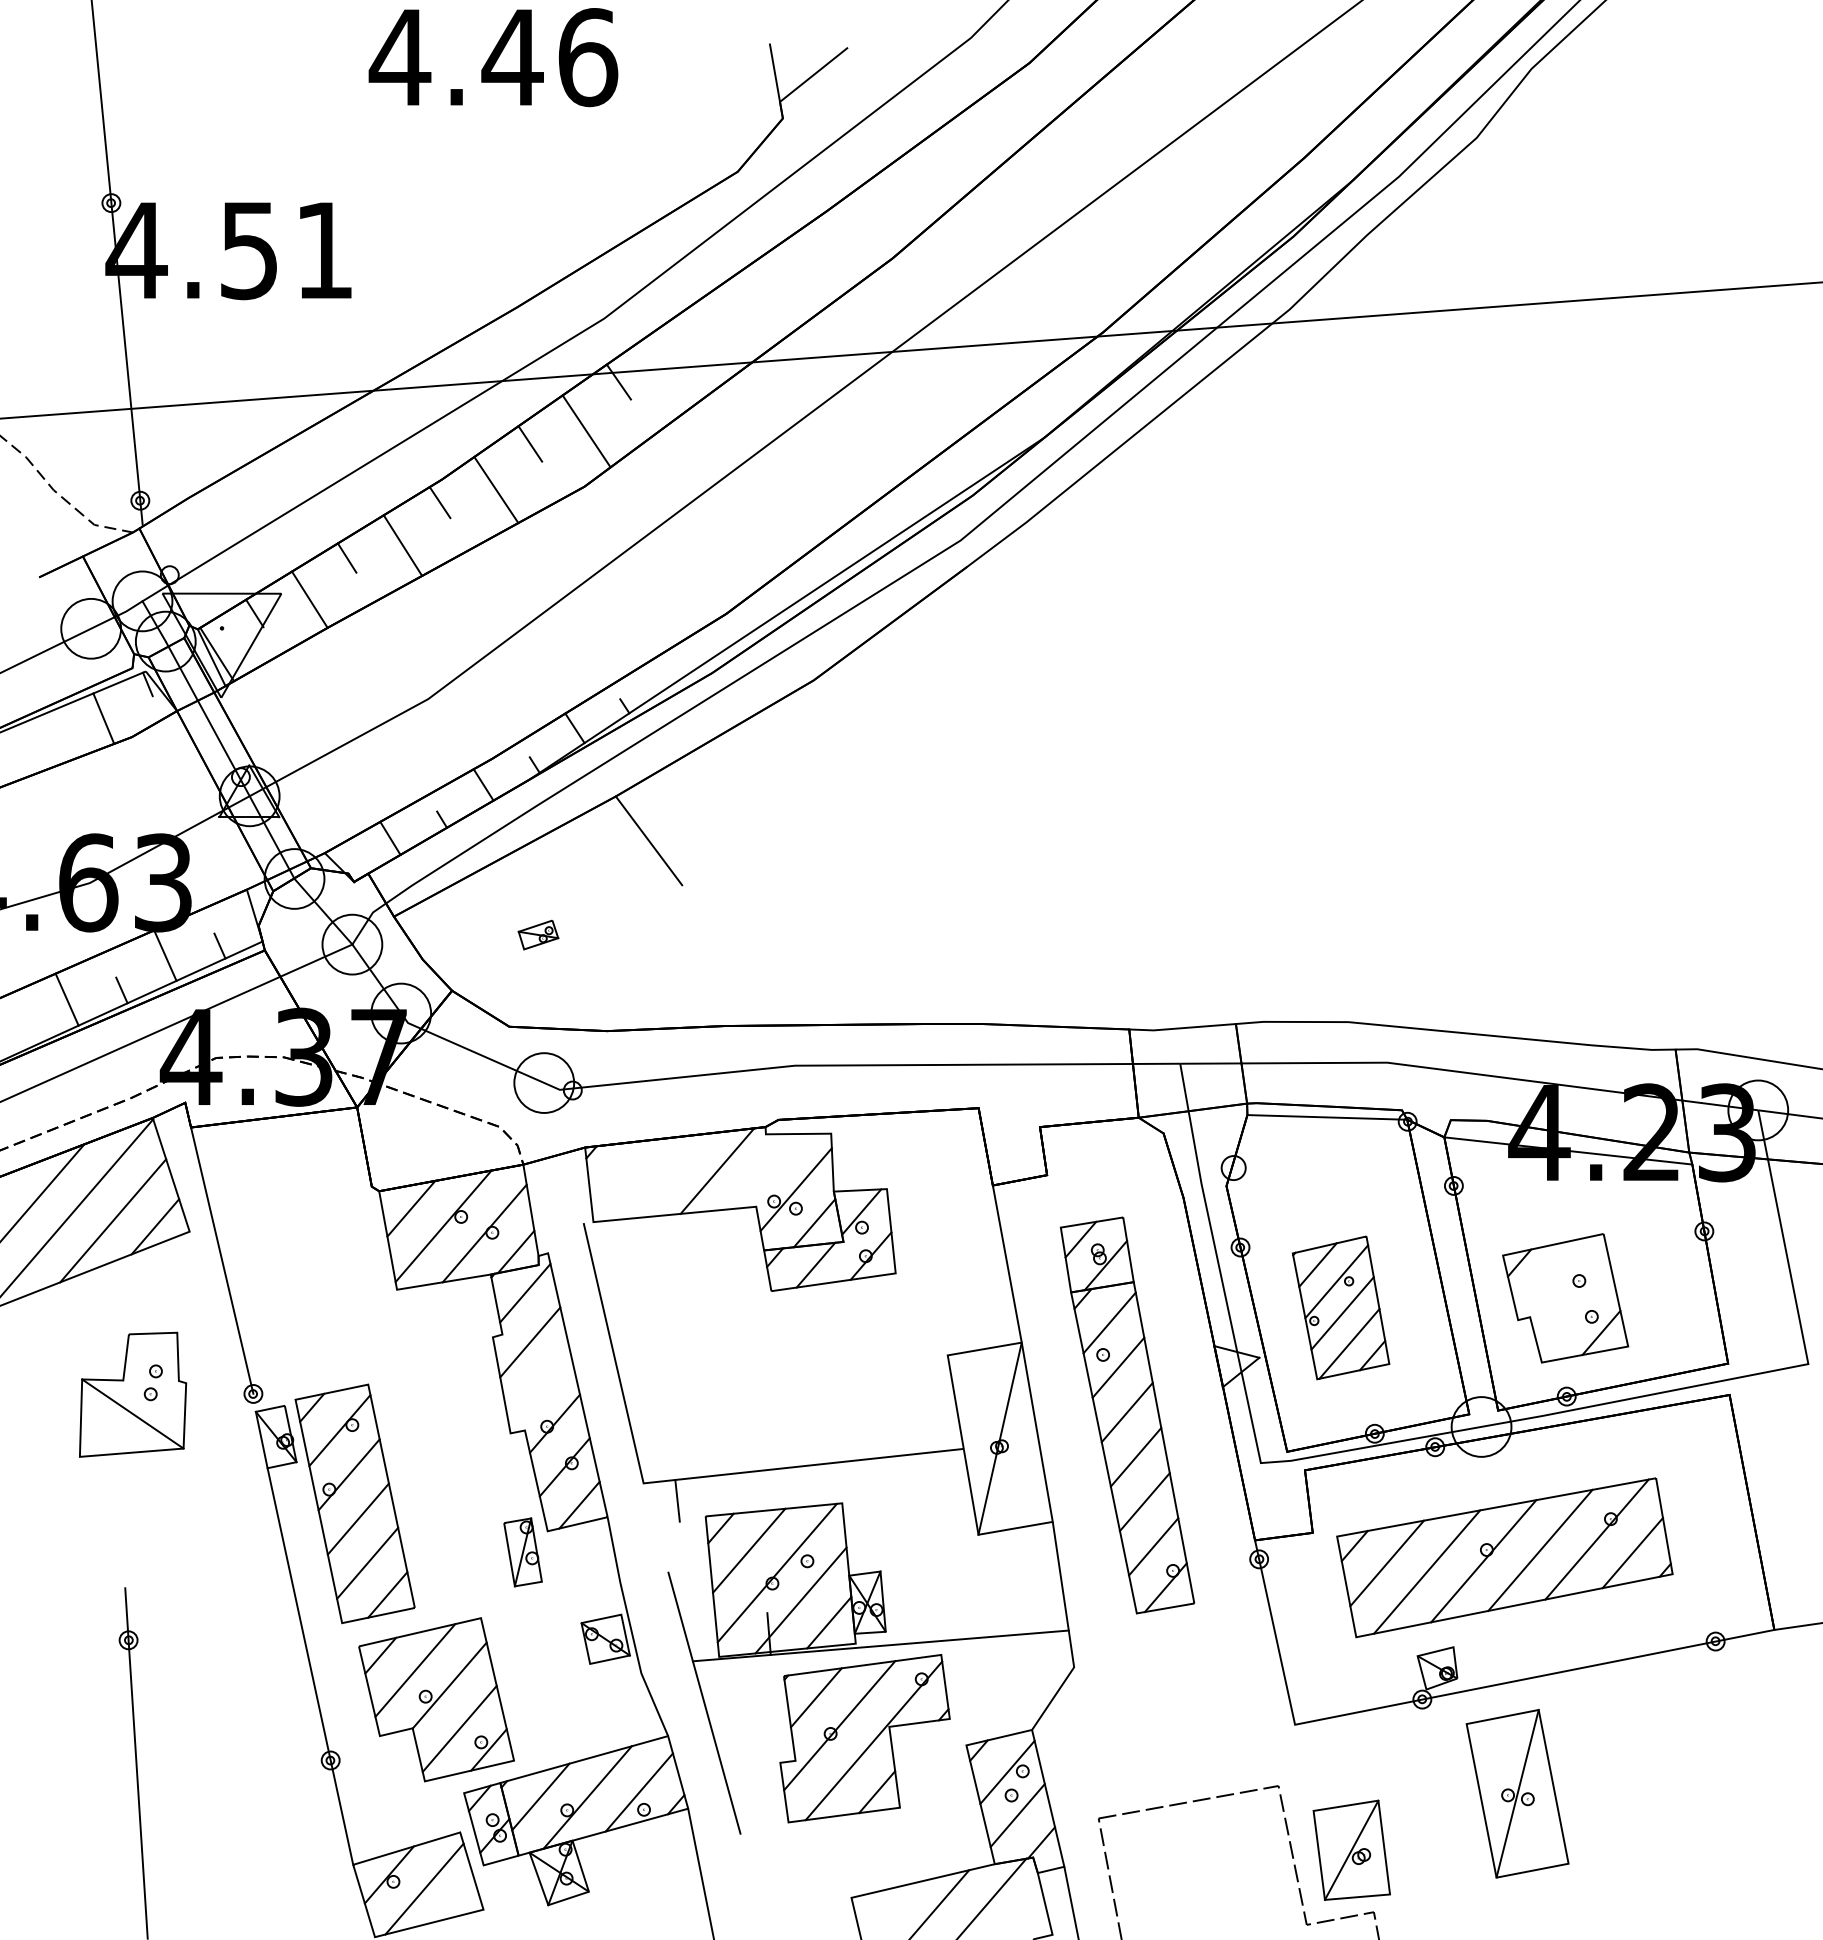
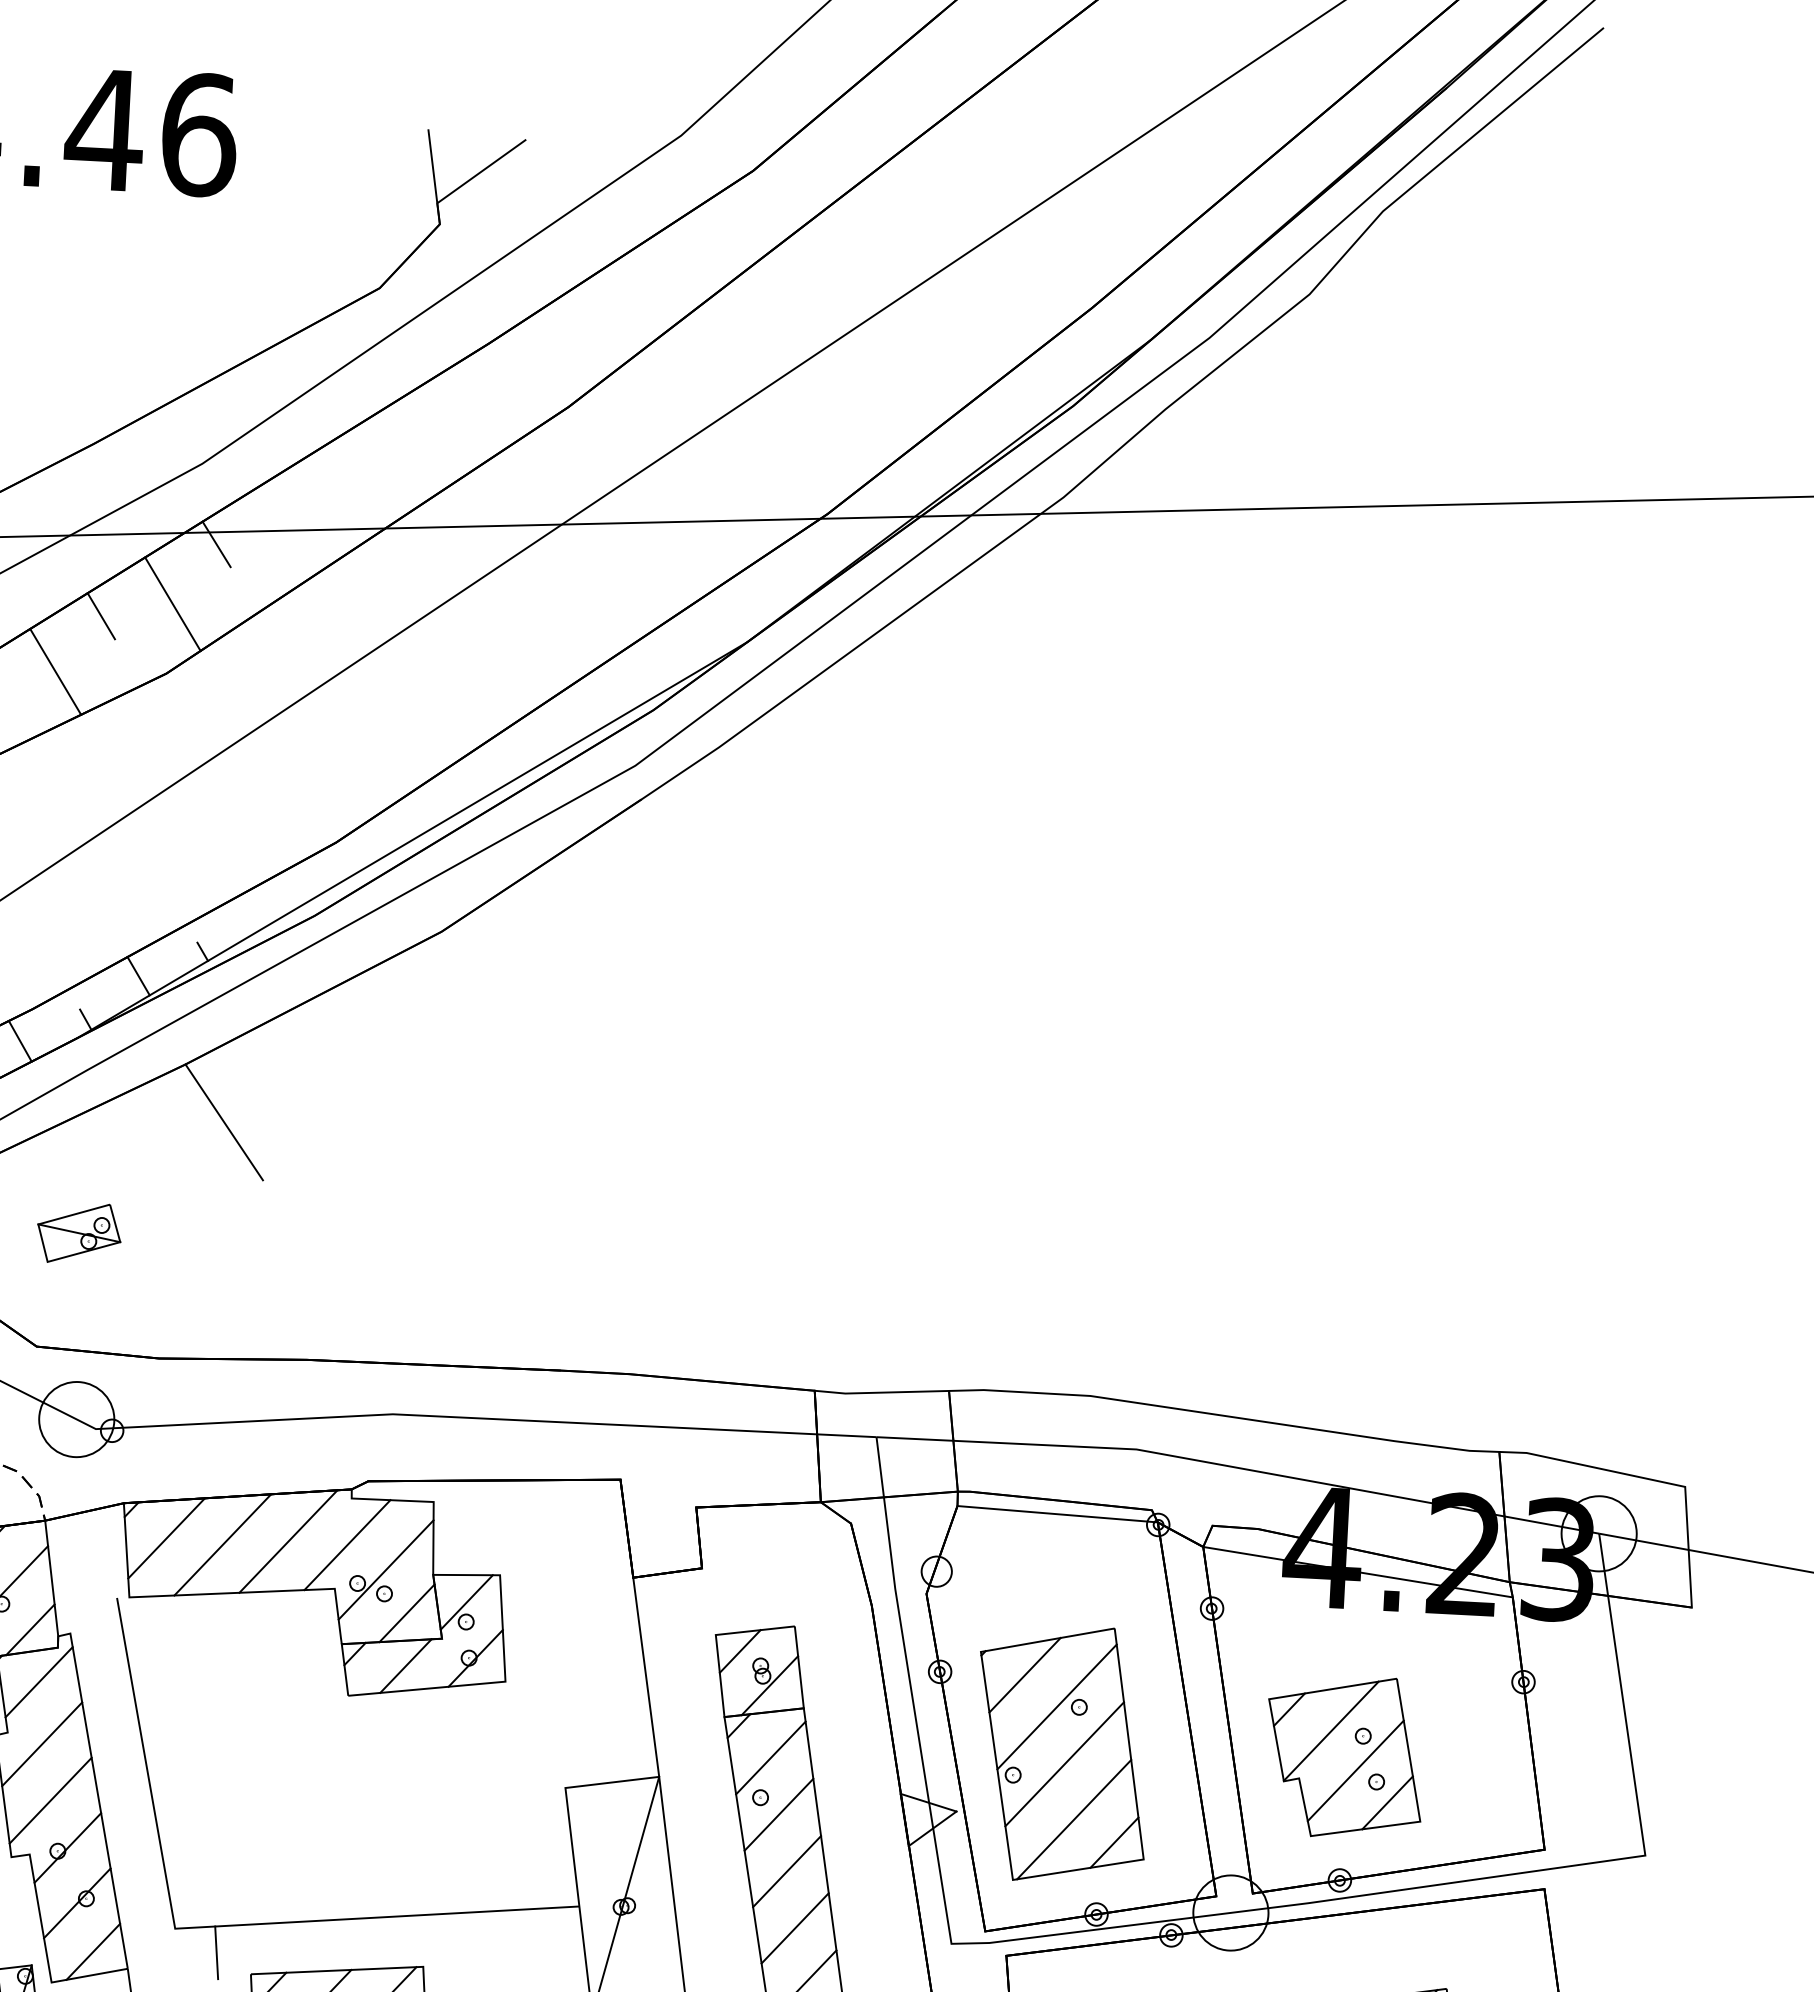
part: (538, 934) -> (79, 1232), size x1.67
line: (764, 1171) -> (347, 1545), added
line: (620, 1173) -> (166, 1538), added
line: (665, 1176) -> (222, 1544), added
line: (1553, 1278) -> (1331, 1731), added
part: (1340, 1307) -> (1061, 1753), size x1.43
line: (1574, 1308) -> (1355, 1770), added
line: (539, 1386) -> (50, 1800), added

